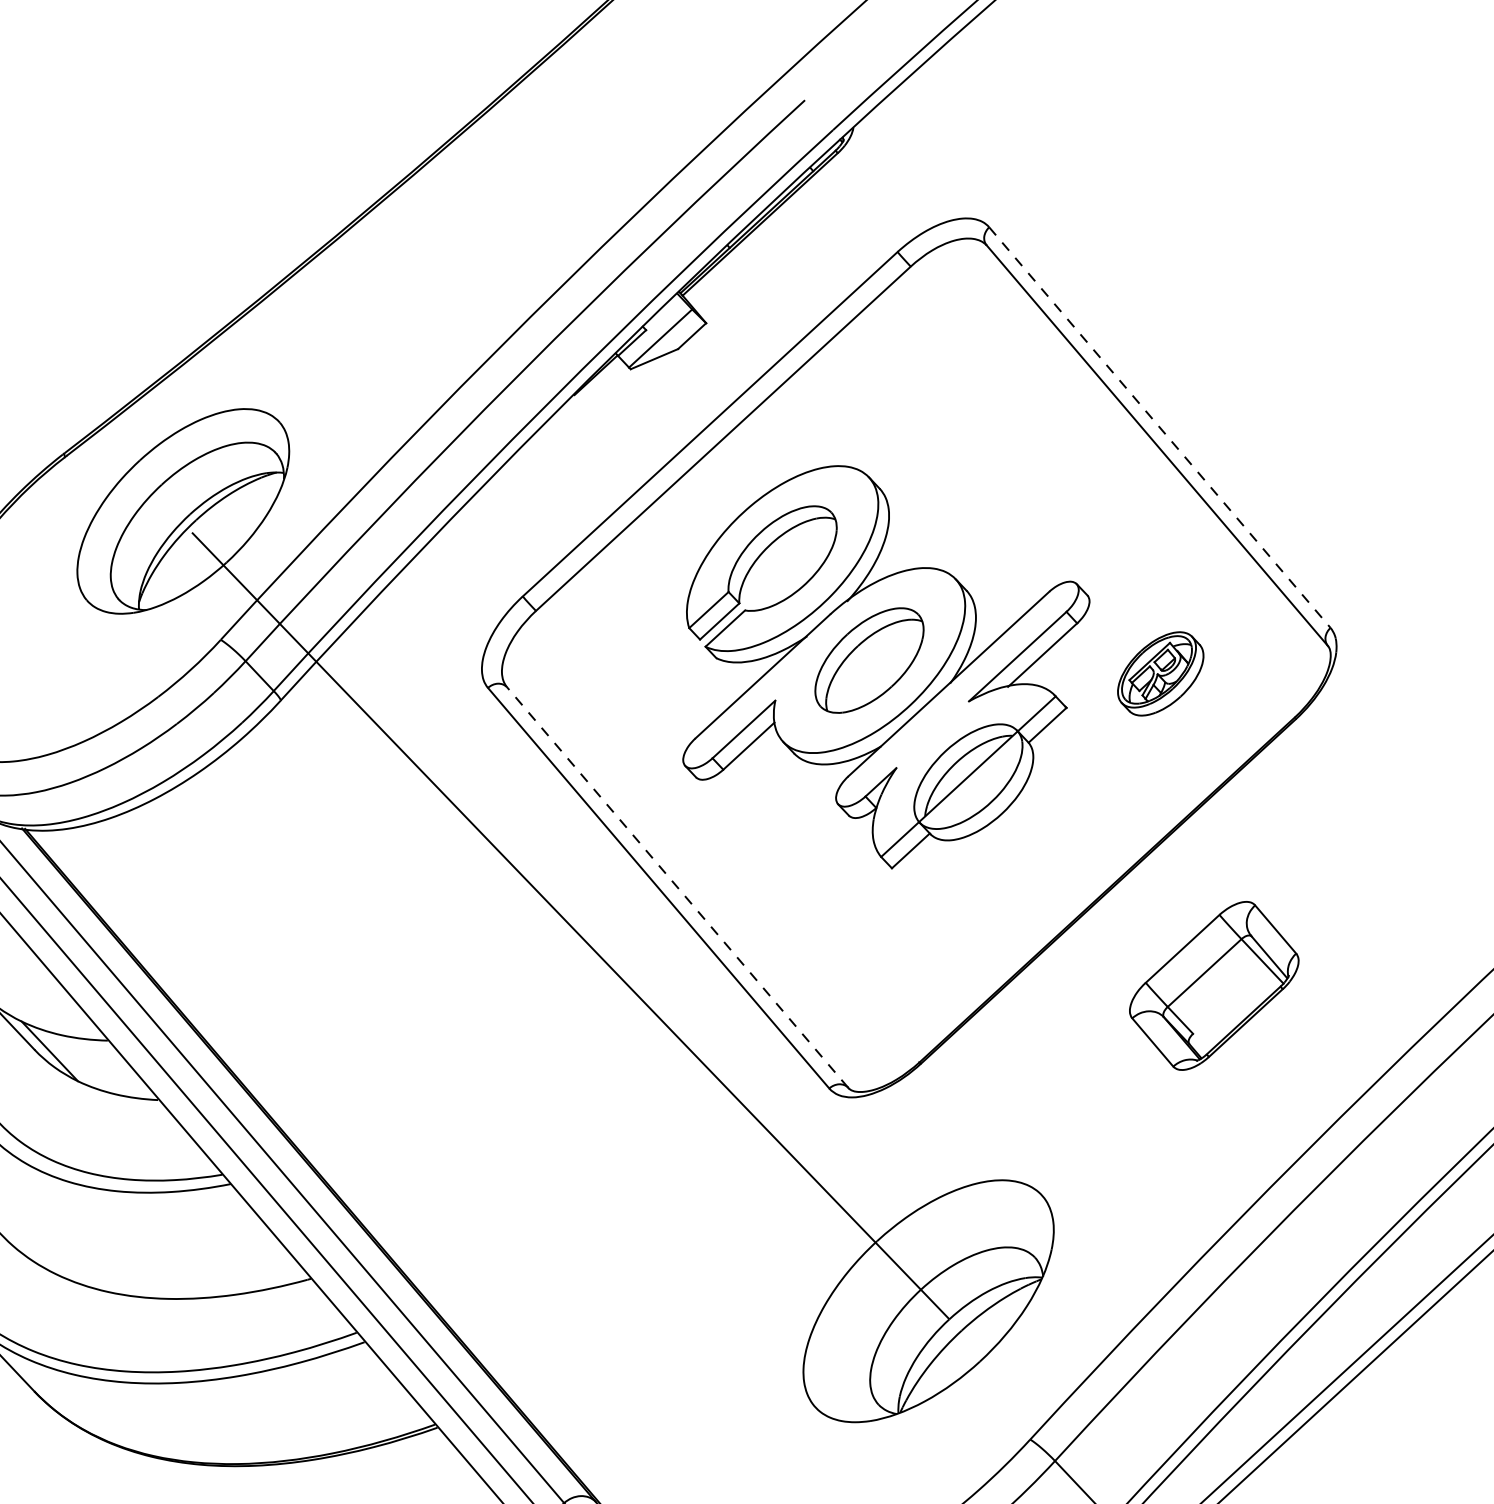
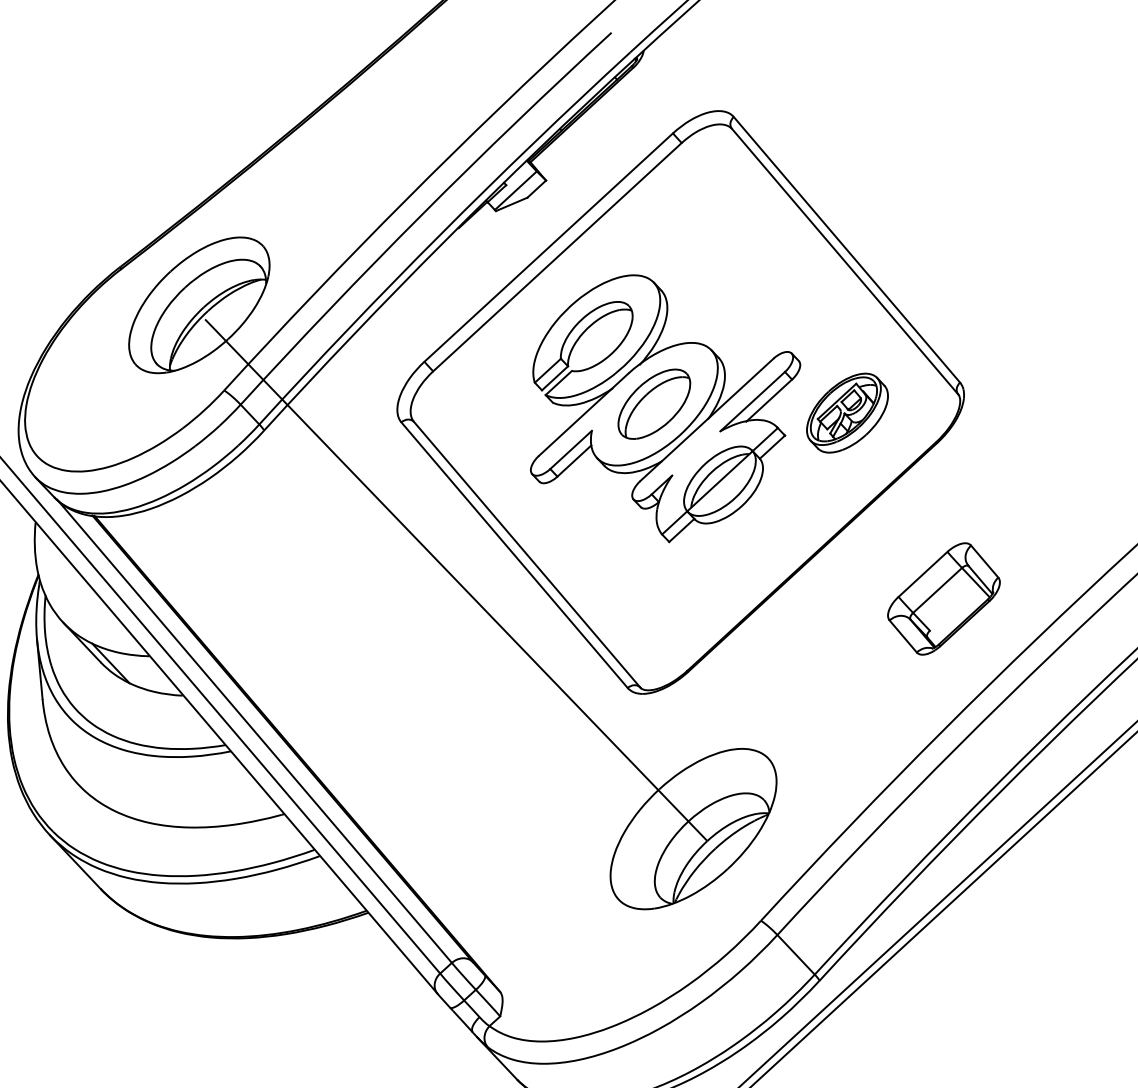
line: (1160, 428) -> (847, 250), dashed -> solid
part: (1160, 673) -> (847, 412), size x1.43
line: (676, 887) -> (526, 554), dashed -> solid
part: (1213, 985) -> (943, 598), moved

